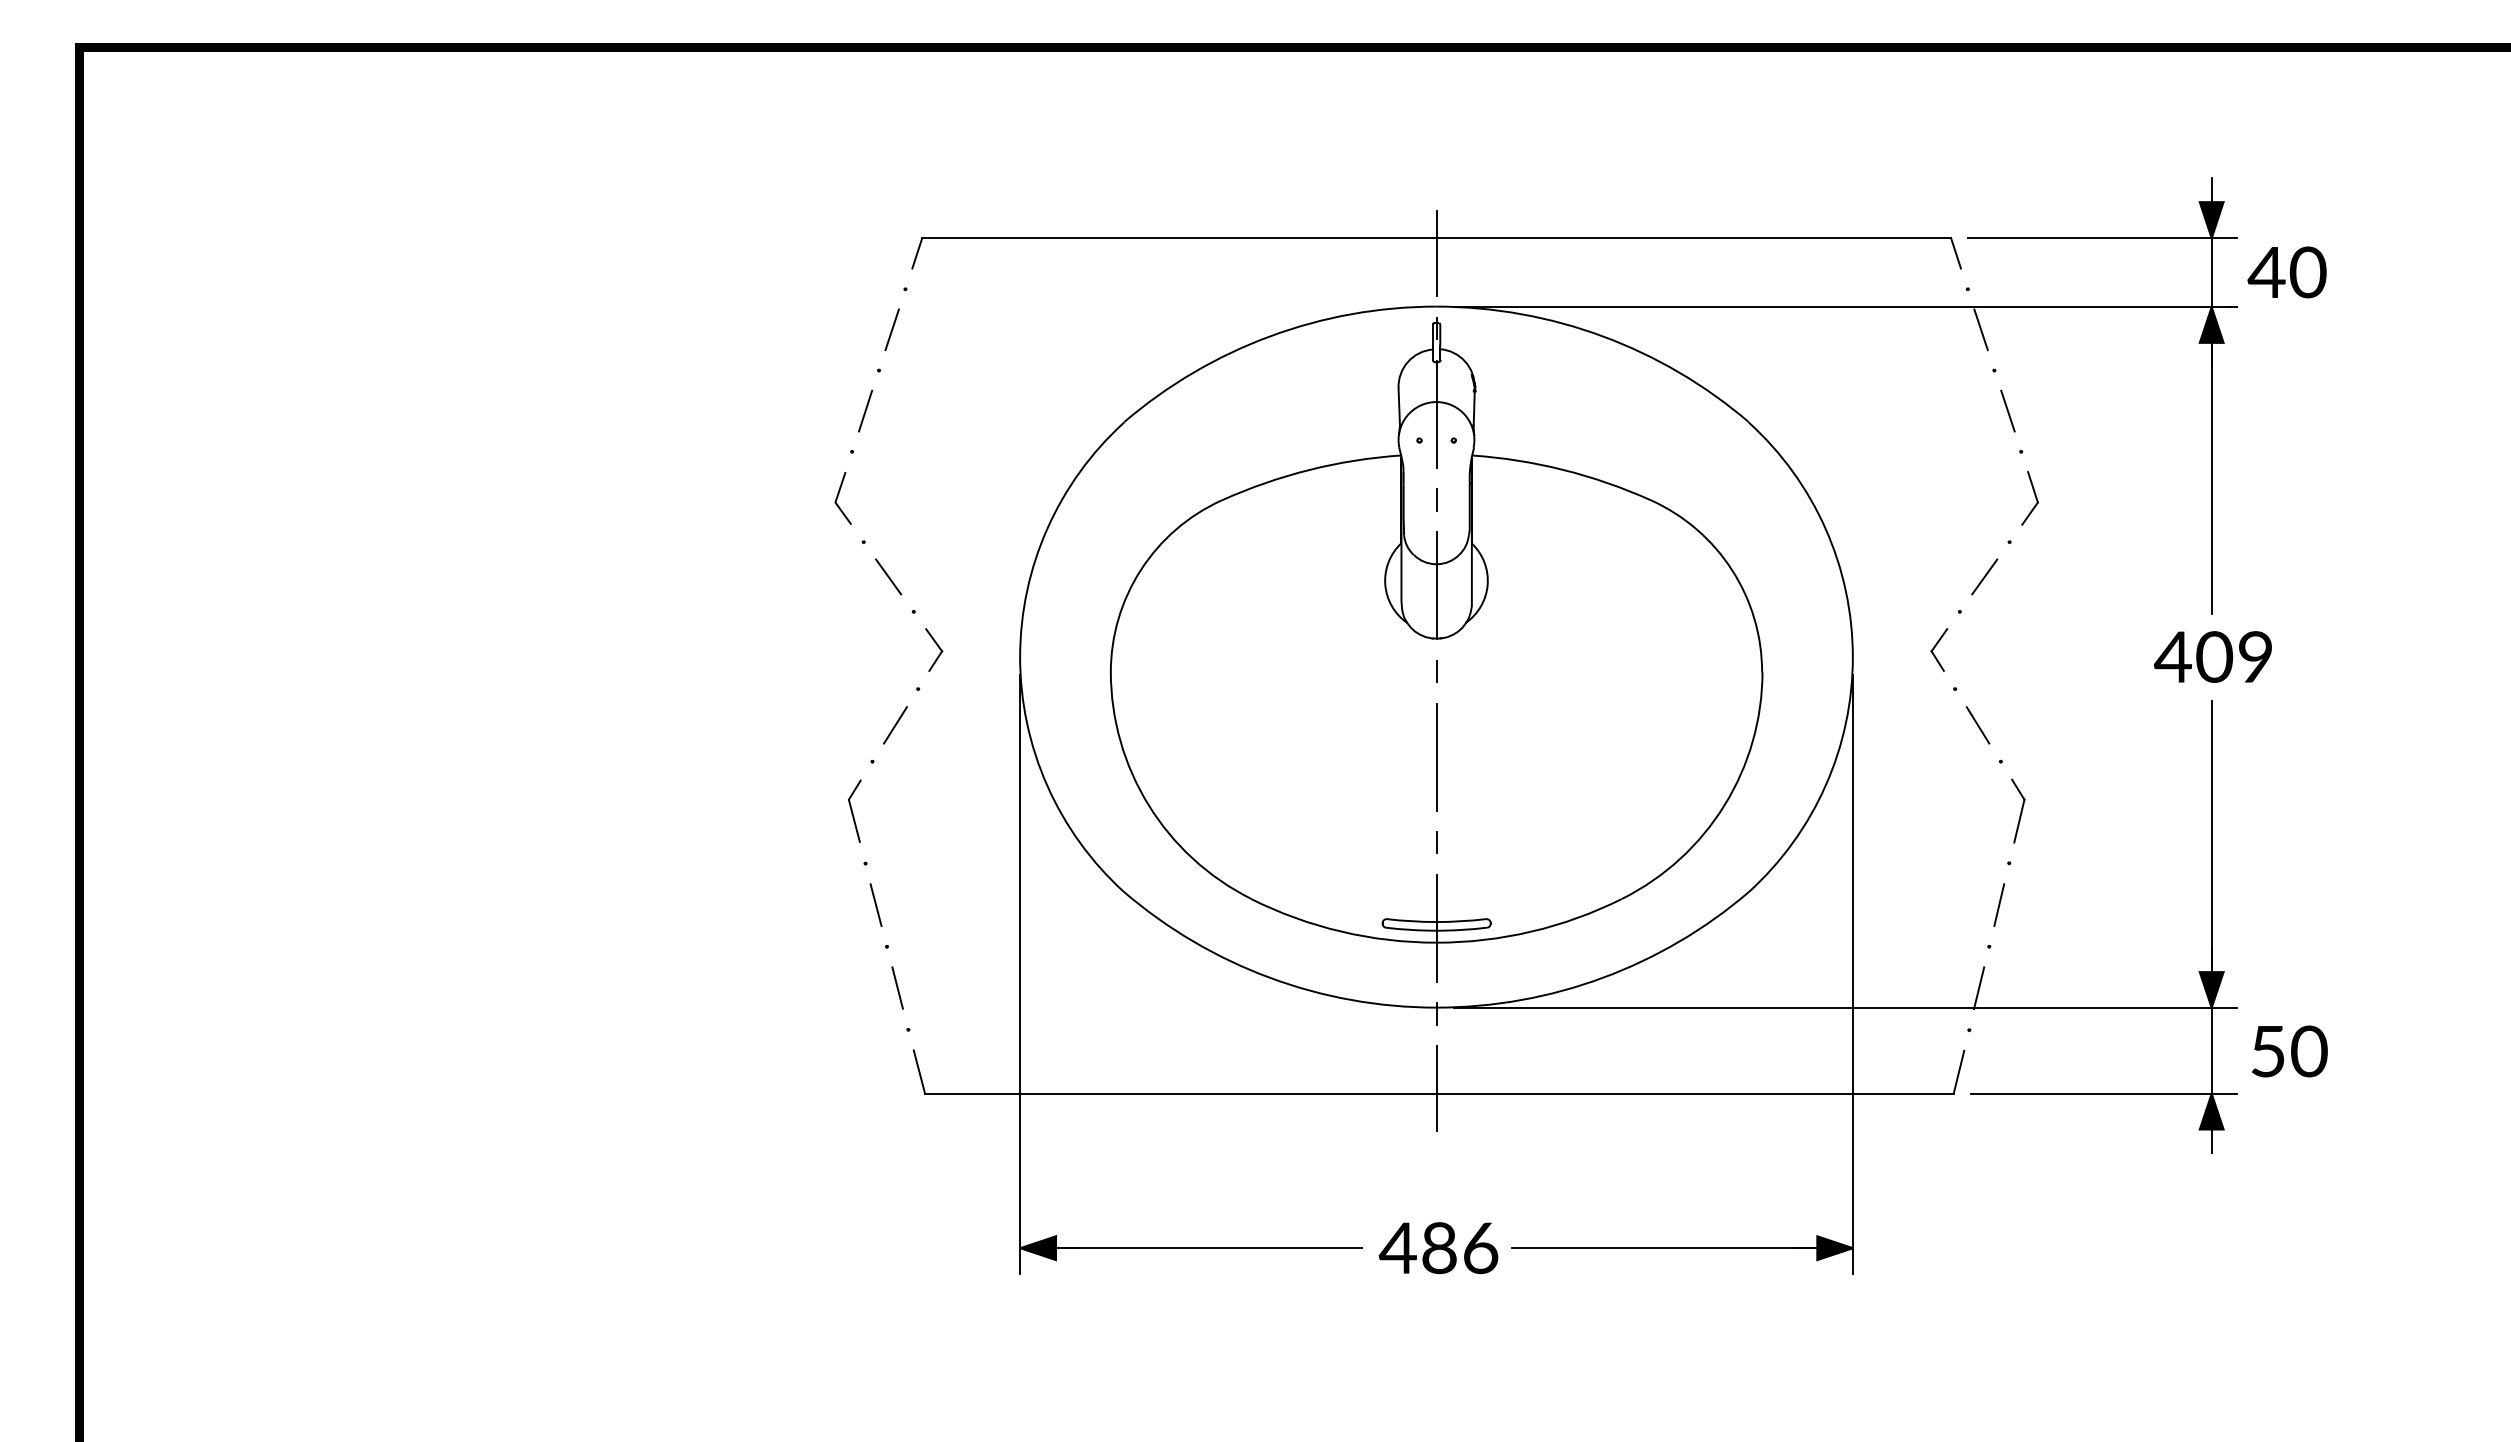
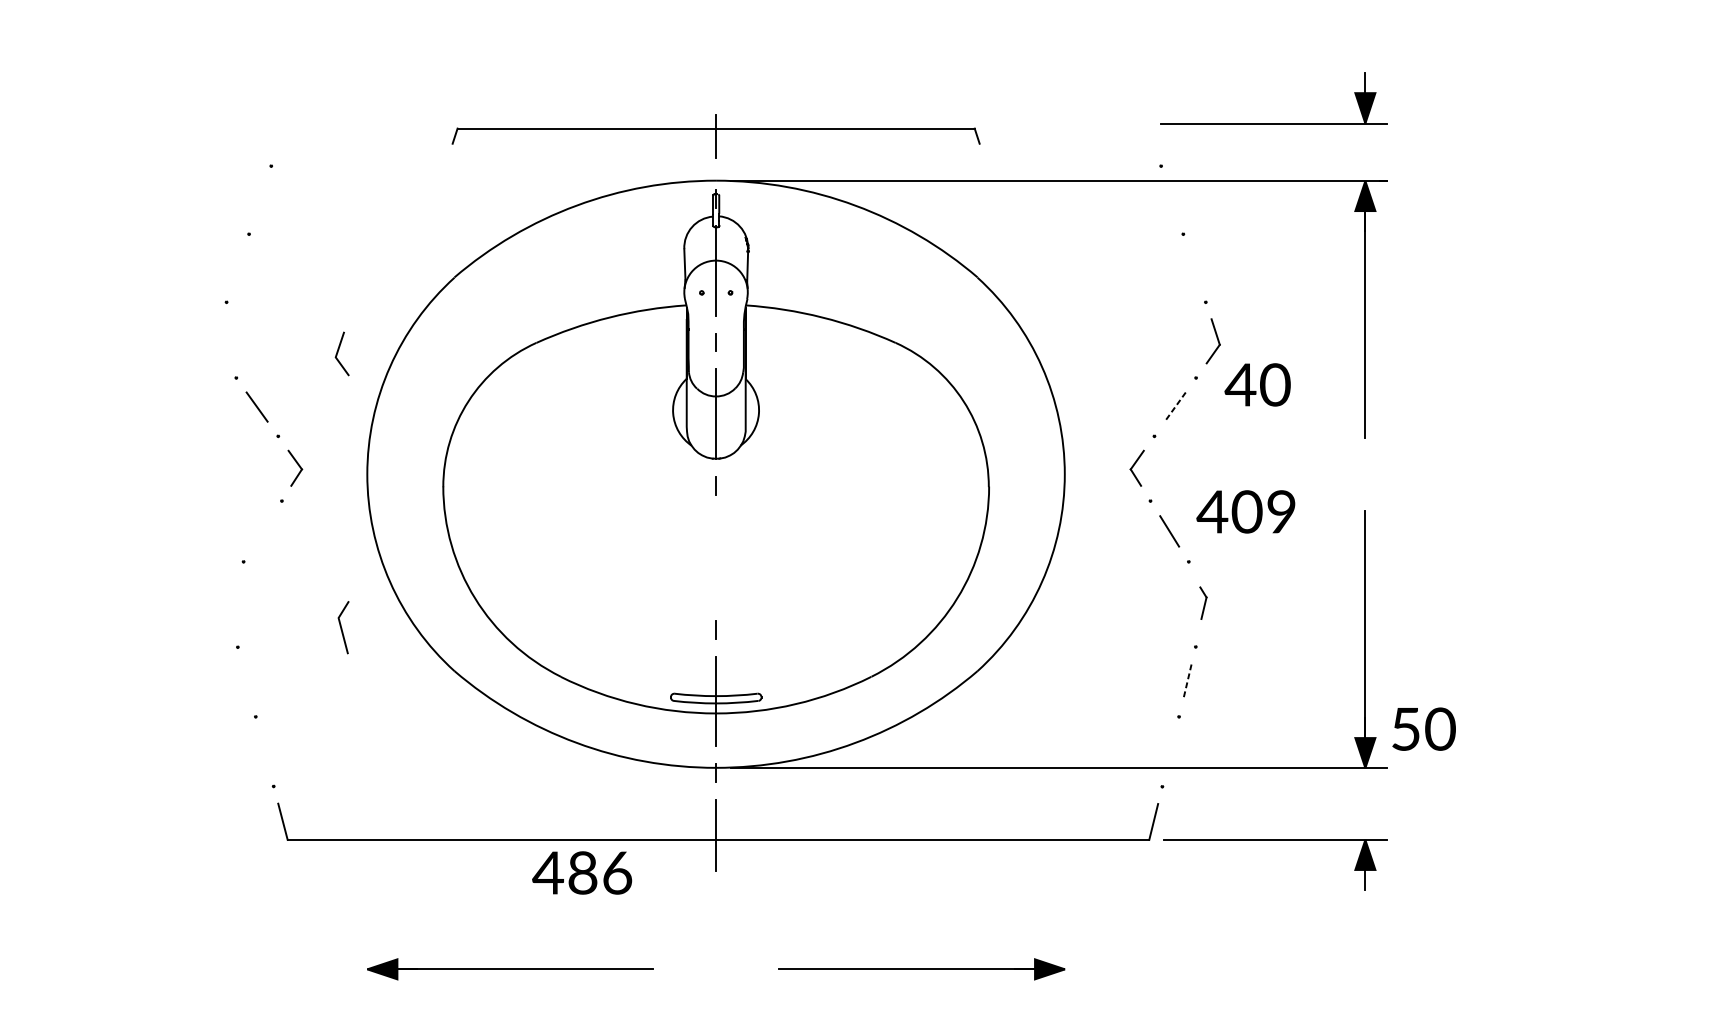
part: (1436, 253) -> (716, 136), size x0.6
line: (2211, 272) -> (1365, 152), removed
text: (2286, 272) -> (1257, 384), moved
line: (891, 329) -> (259, 199), removed
line: (1980, 329) -> (1171, 199), removed
line: (865, 410) -> (237, 267), removed
line: (2007, 410) -> (1194, 267), removed
line: (838, 497) -> (338, 353), moved
line: (1984, 577) -> (1175, 407), solid -> dashed
text: (2212, 656) -> (1245, 511), moved
line: (895, 725) -> (262, 531), removed
line: (1436, 756) -> (716, 557), removed
line: (852, 810) -> (341, 627), moved
part: (2018, 810) -> (1203, 602), size x0.6
line: (875, 905) -> (246, 682), removed
line: (1999, 905) -> (1187, 682), solid -> dashed
line: (1020, 973) -> (367, 739), removed
line: (1853, 973) -> (1065, 739), removed
line: (897, 987) -> (264, 750), removed
line: (1979, 988) -> (1170, 751), removed
line: (2211, 1050) -> (1365, 803), removed
text: (2289, 1051) -> (1423, 729), moved
text: (1438, 1248) -> (582, 873), moved

